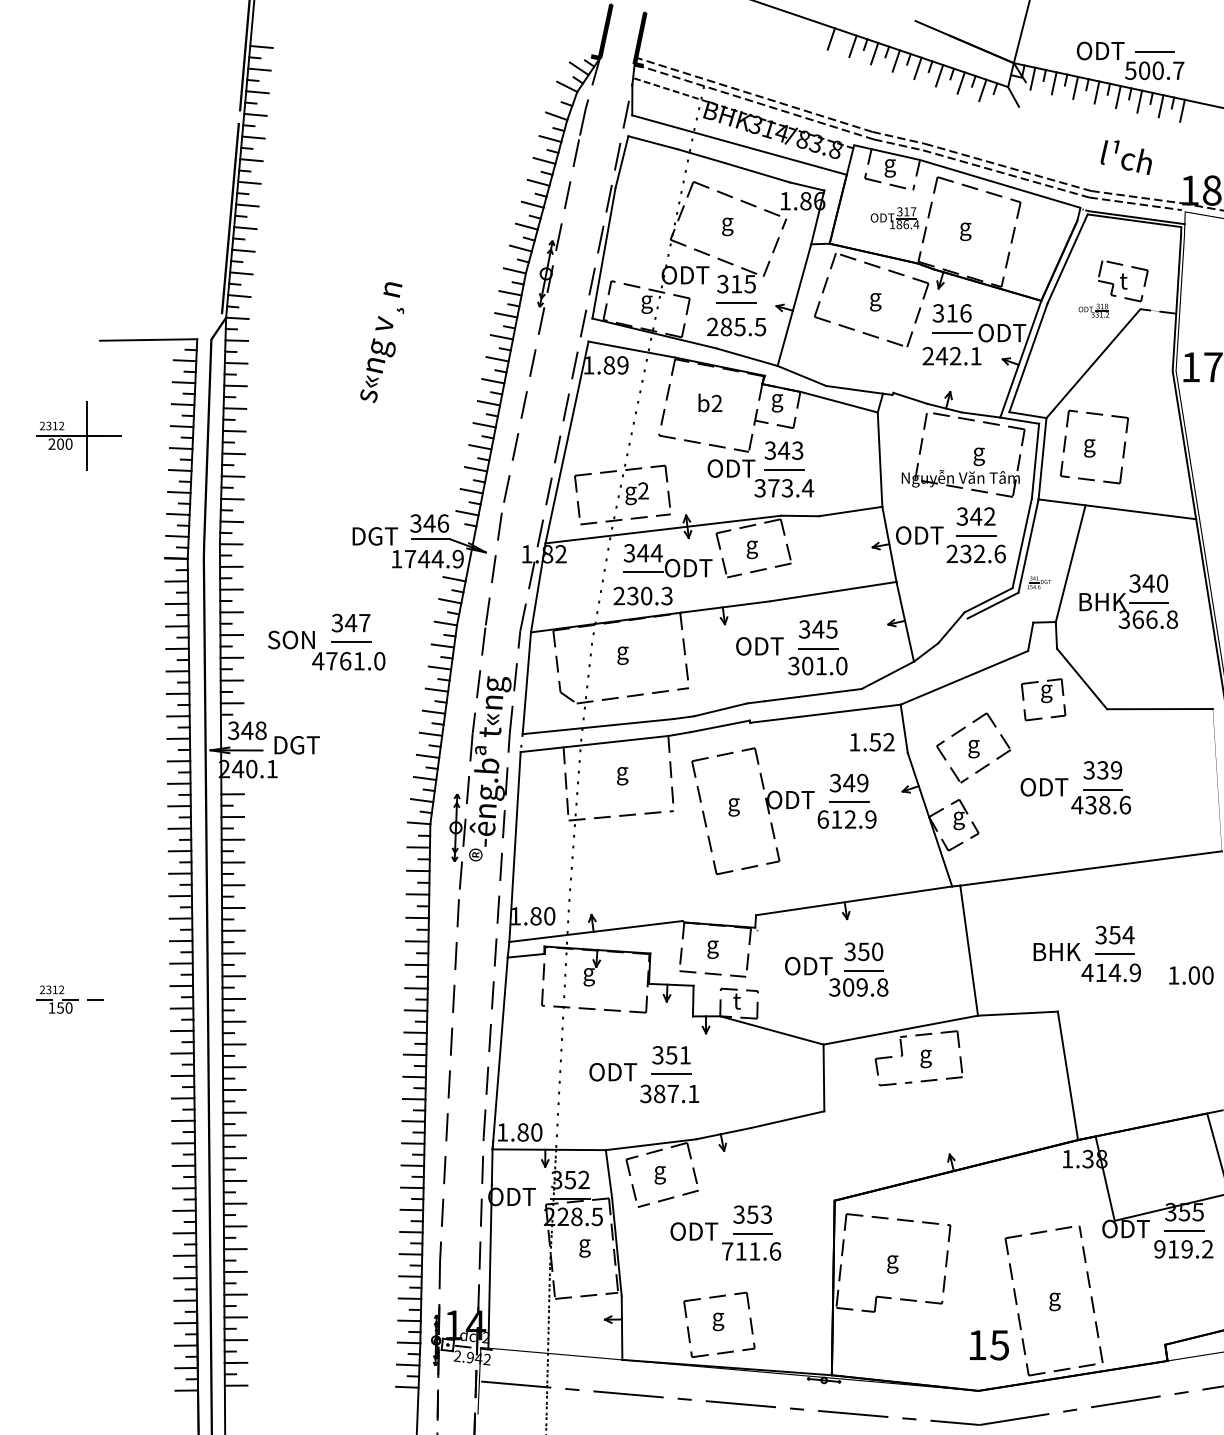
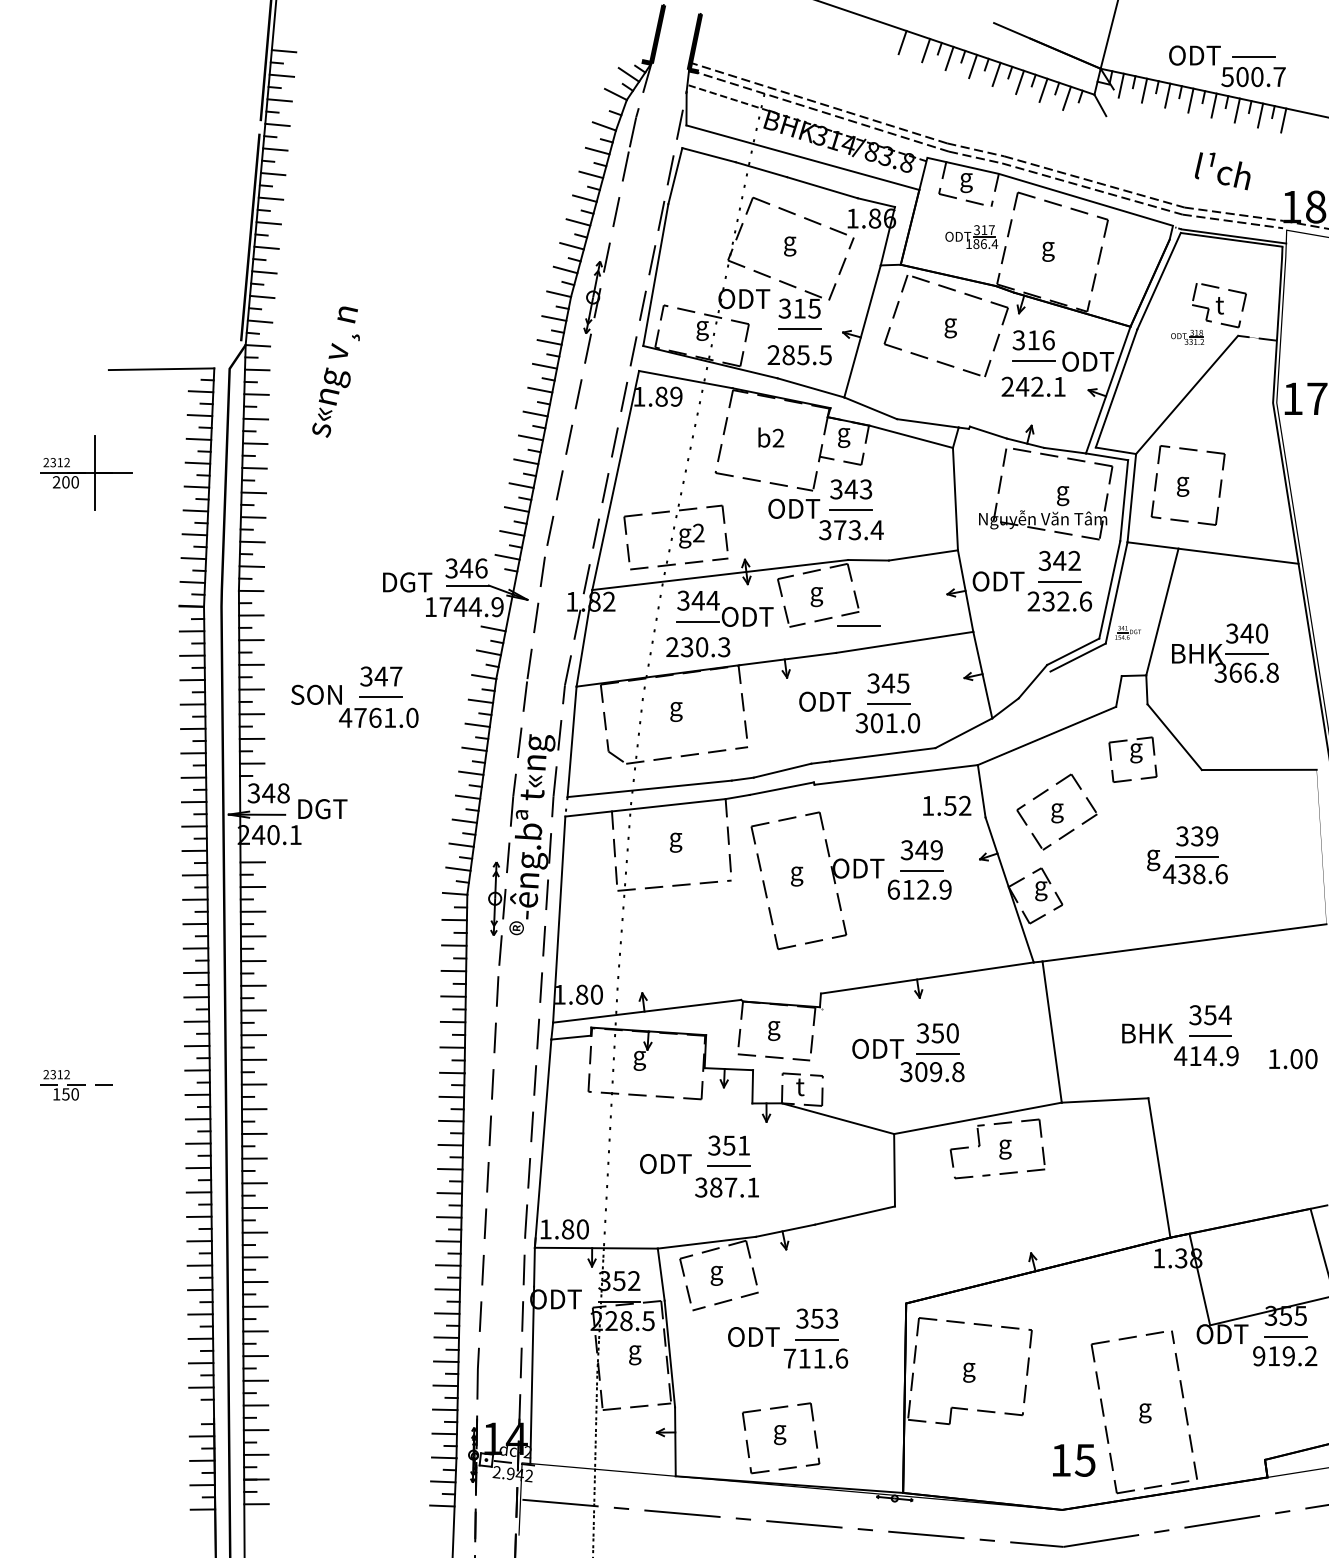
text: (381, 342) -> (335, 371), moved
line: (790, 576) -> (858, 625), added
text: (1045, 789) -> (1134, 857), ODT -> g
line: (185, 1300) -> (201, 1411), removed

